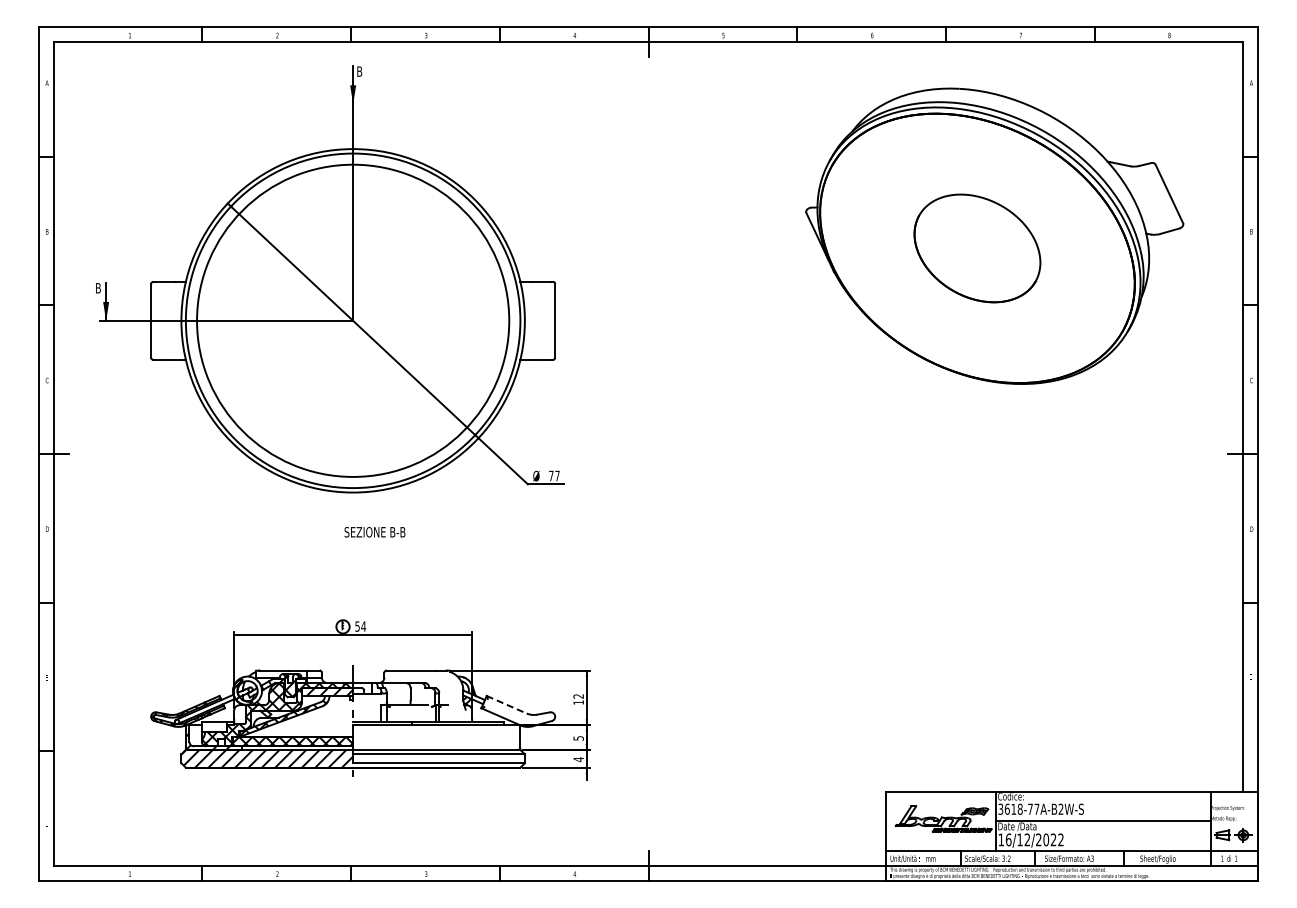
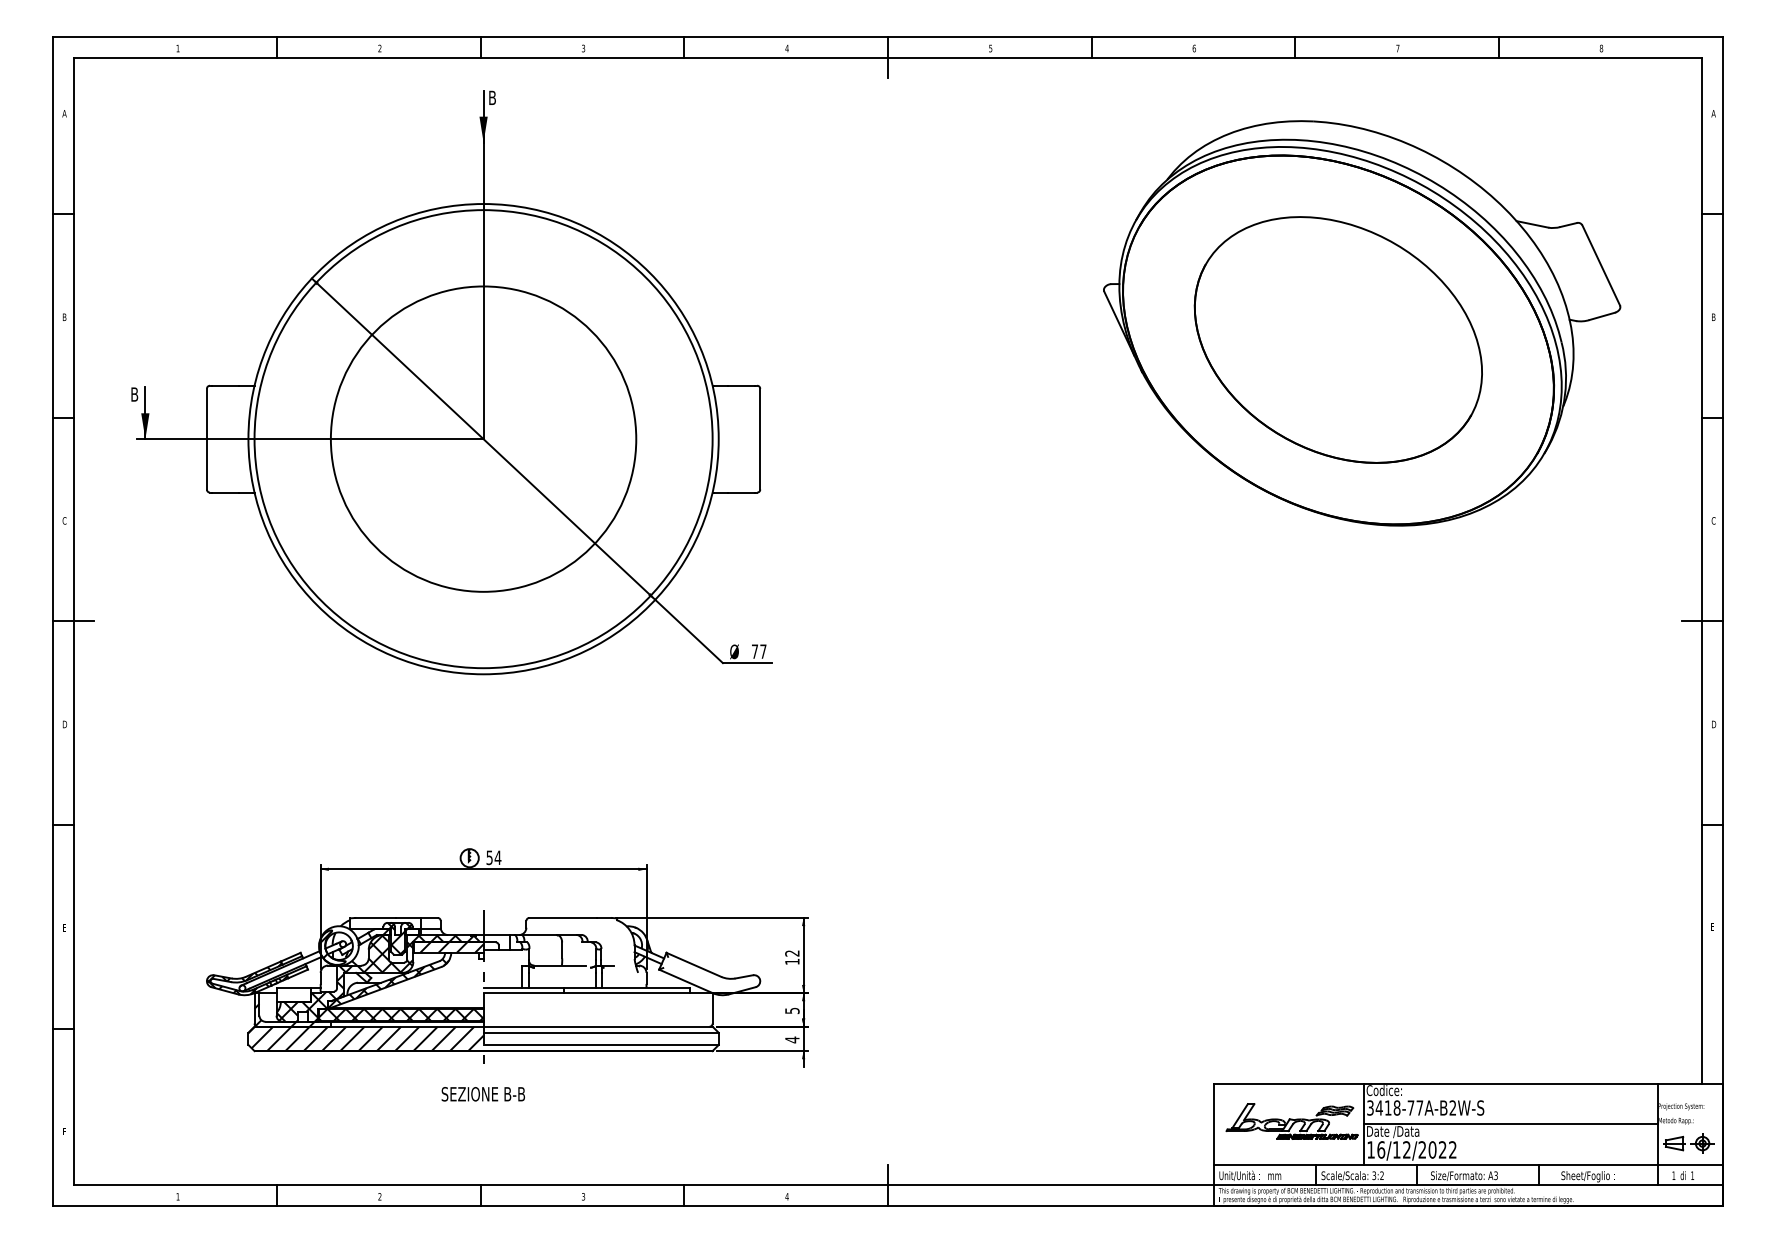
part: (977, 248) -> (1338, 340), size x1.67
circle: (352, 320) -> (482, 438), size x0.71
text: (374, 532) -> (482, 1094), moved
line: (506, 704) -> (693, 964), dashed -> solid
text: (1006, 808) -> (1378, 1106), 3618-77A-B2W-S -> 3418-77A-B2W-S

